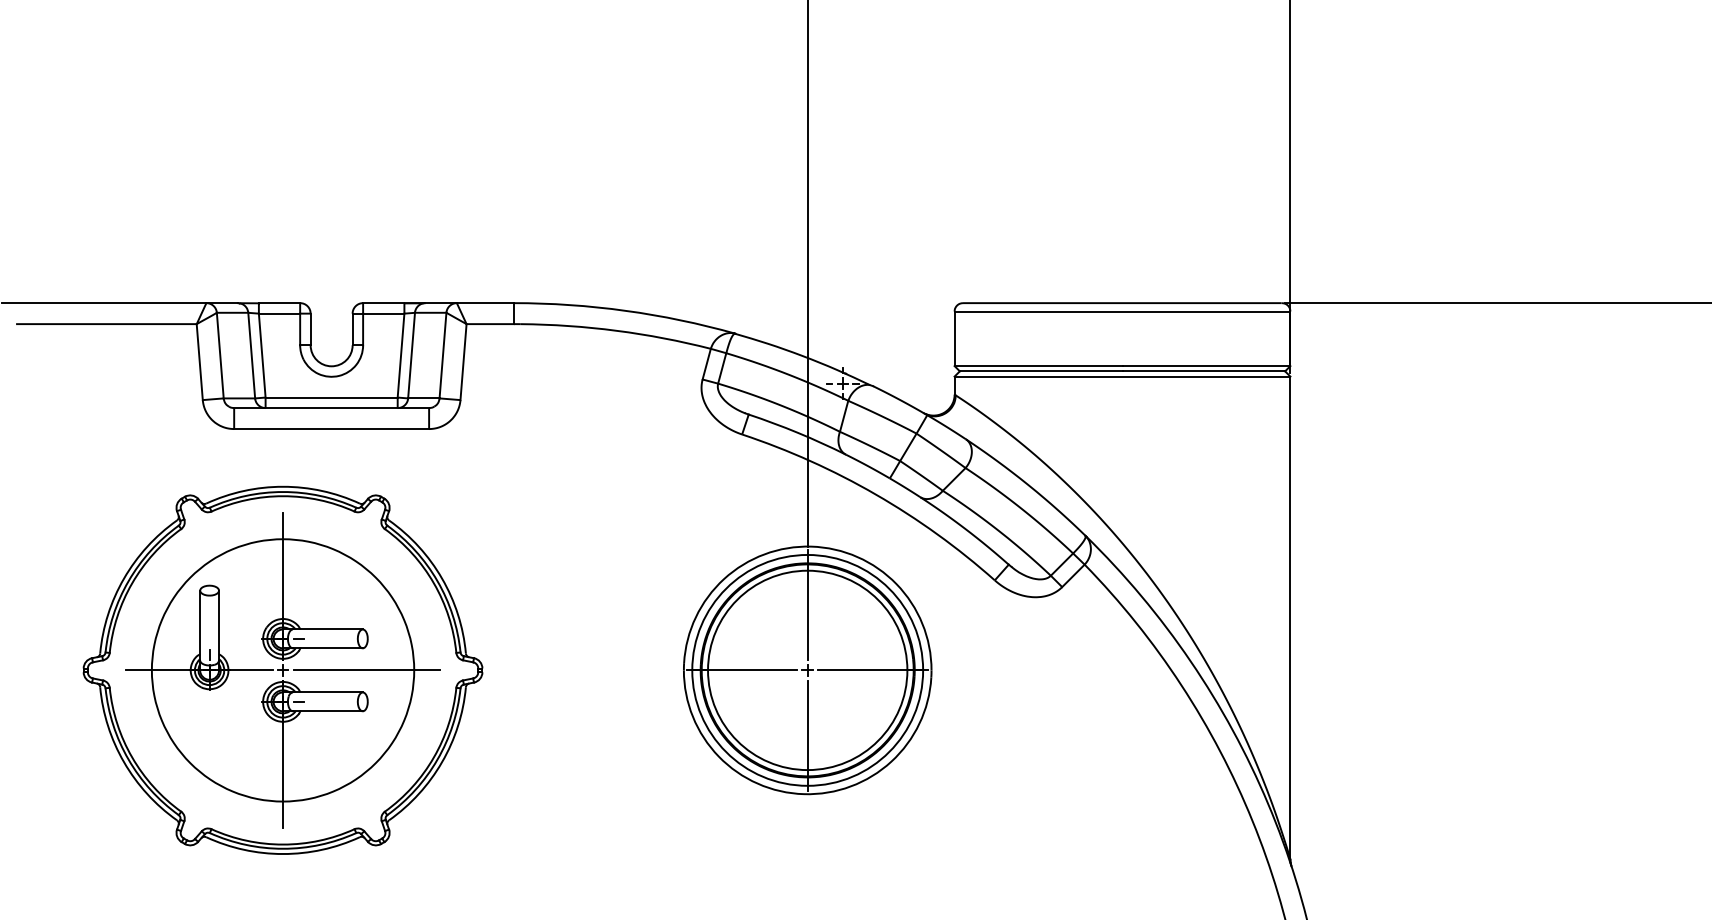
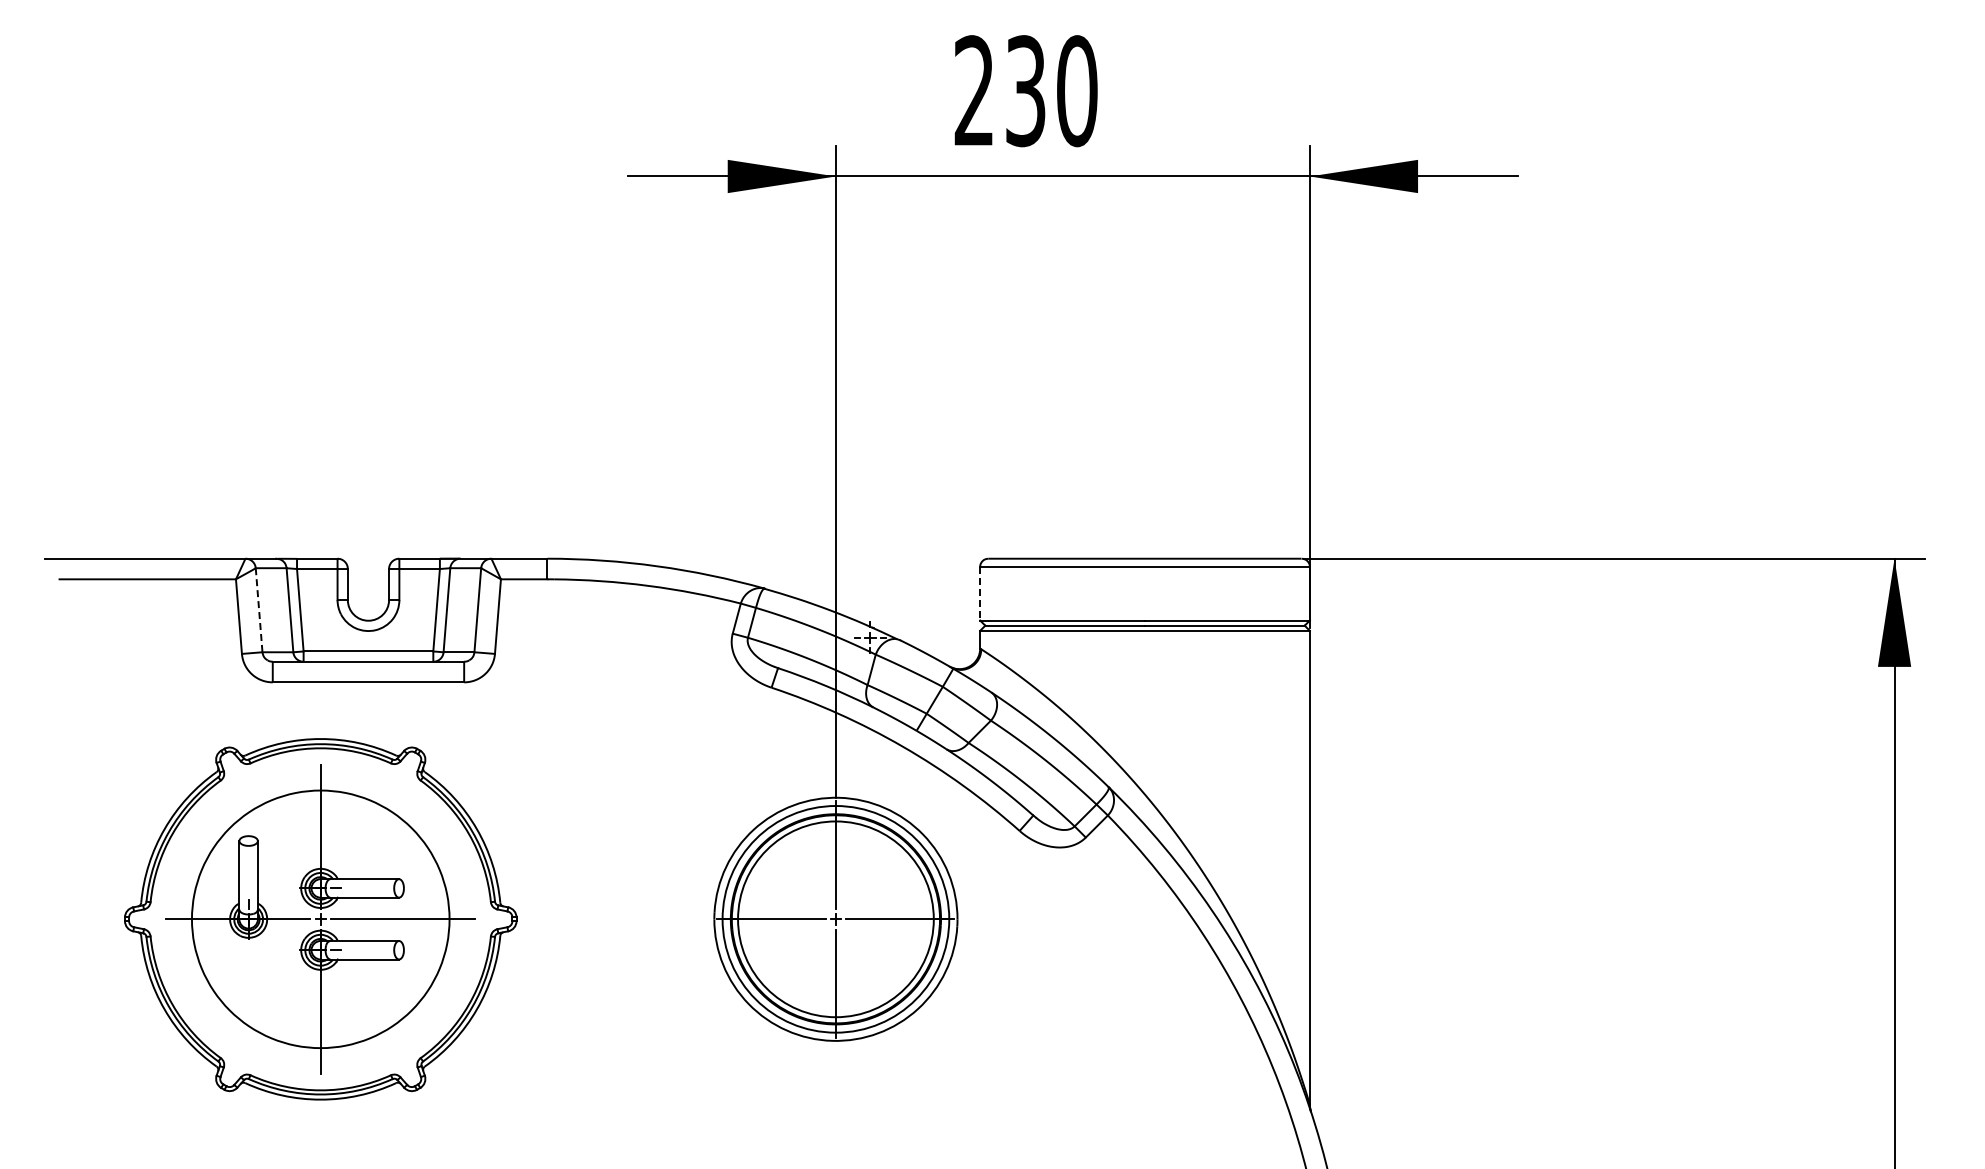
line: (954, 338) -> (980, 593), solid -> dashed
line: (220, 355) -> (259, 610), solid -> dashed

